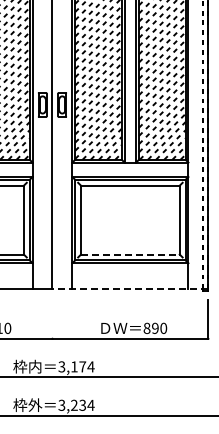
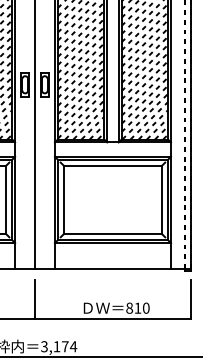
line: (130, 254) -> (113, 234), dashed -> solid
line: (130, 289) -> (113, 269), dashed -> solid
line: (52, 319) -> (35, 299), added
text: (155, 327) -> (138, 307), 890 -> 810

